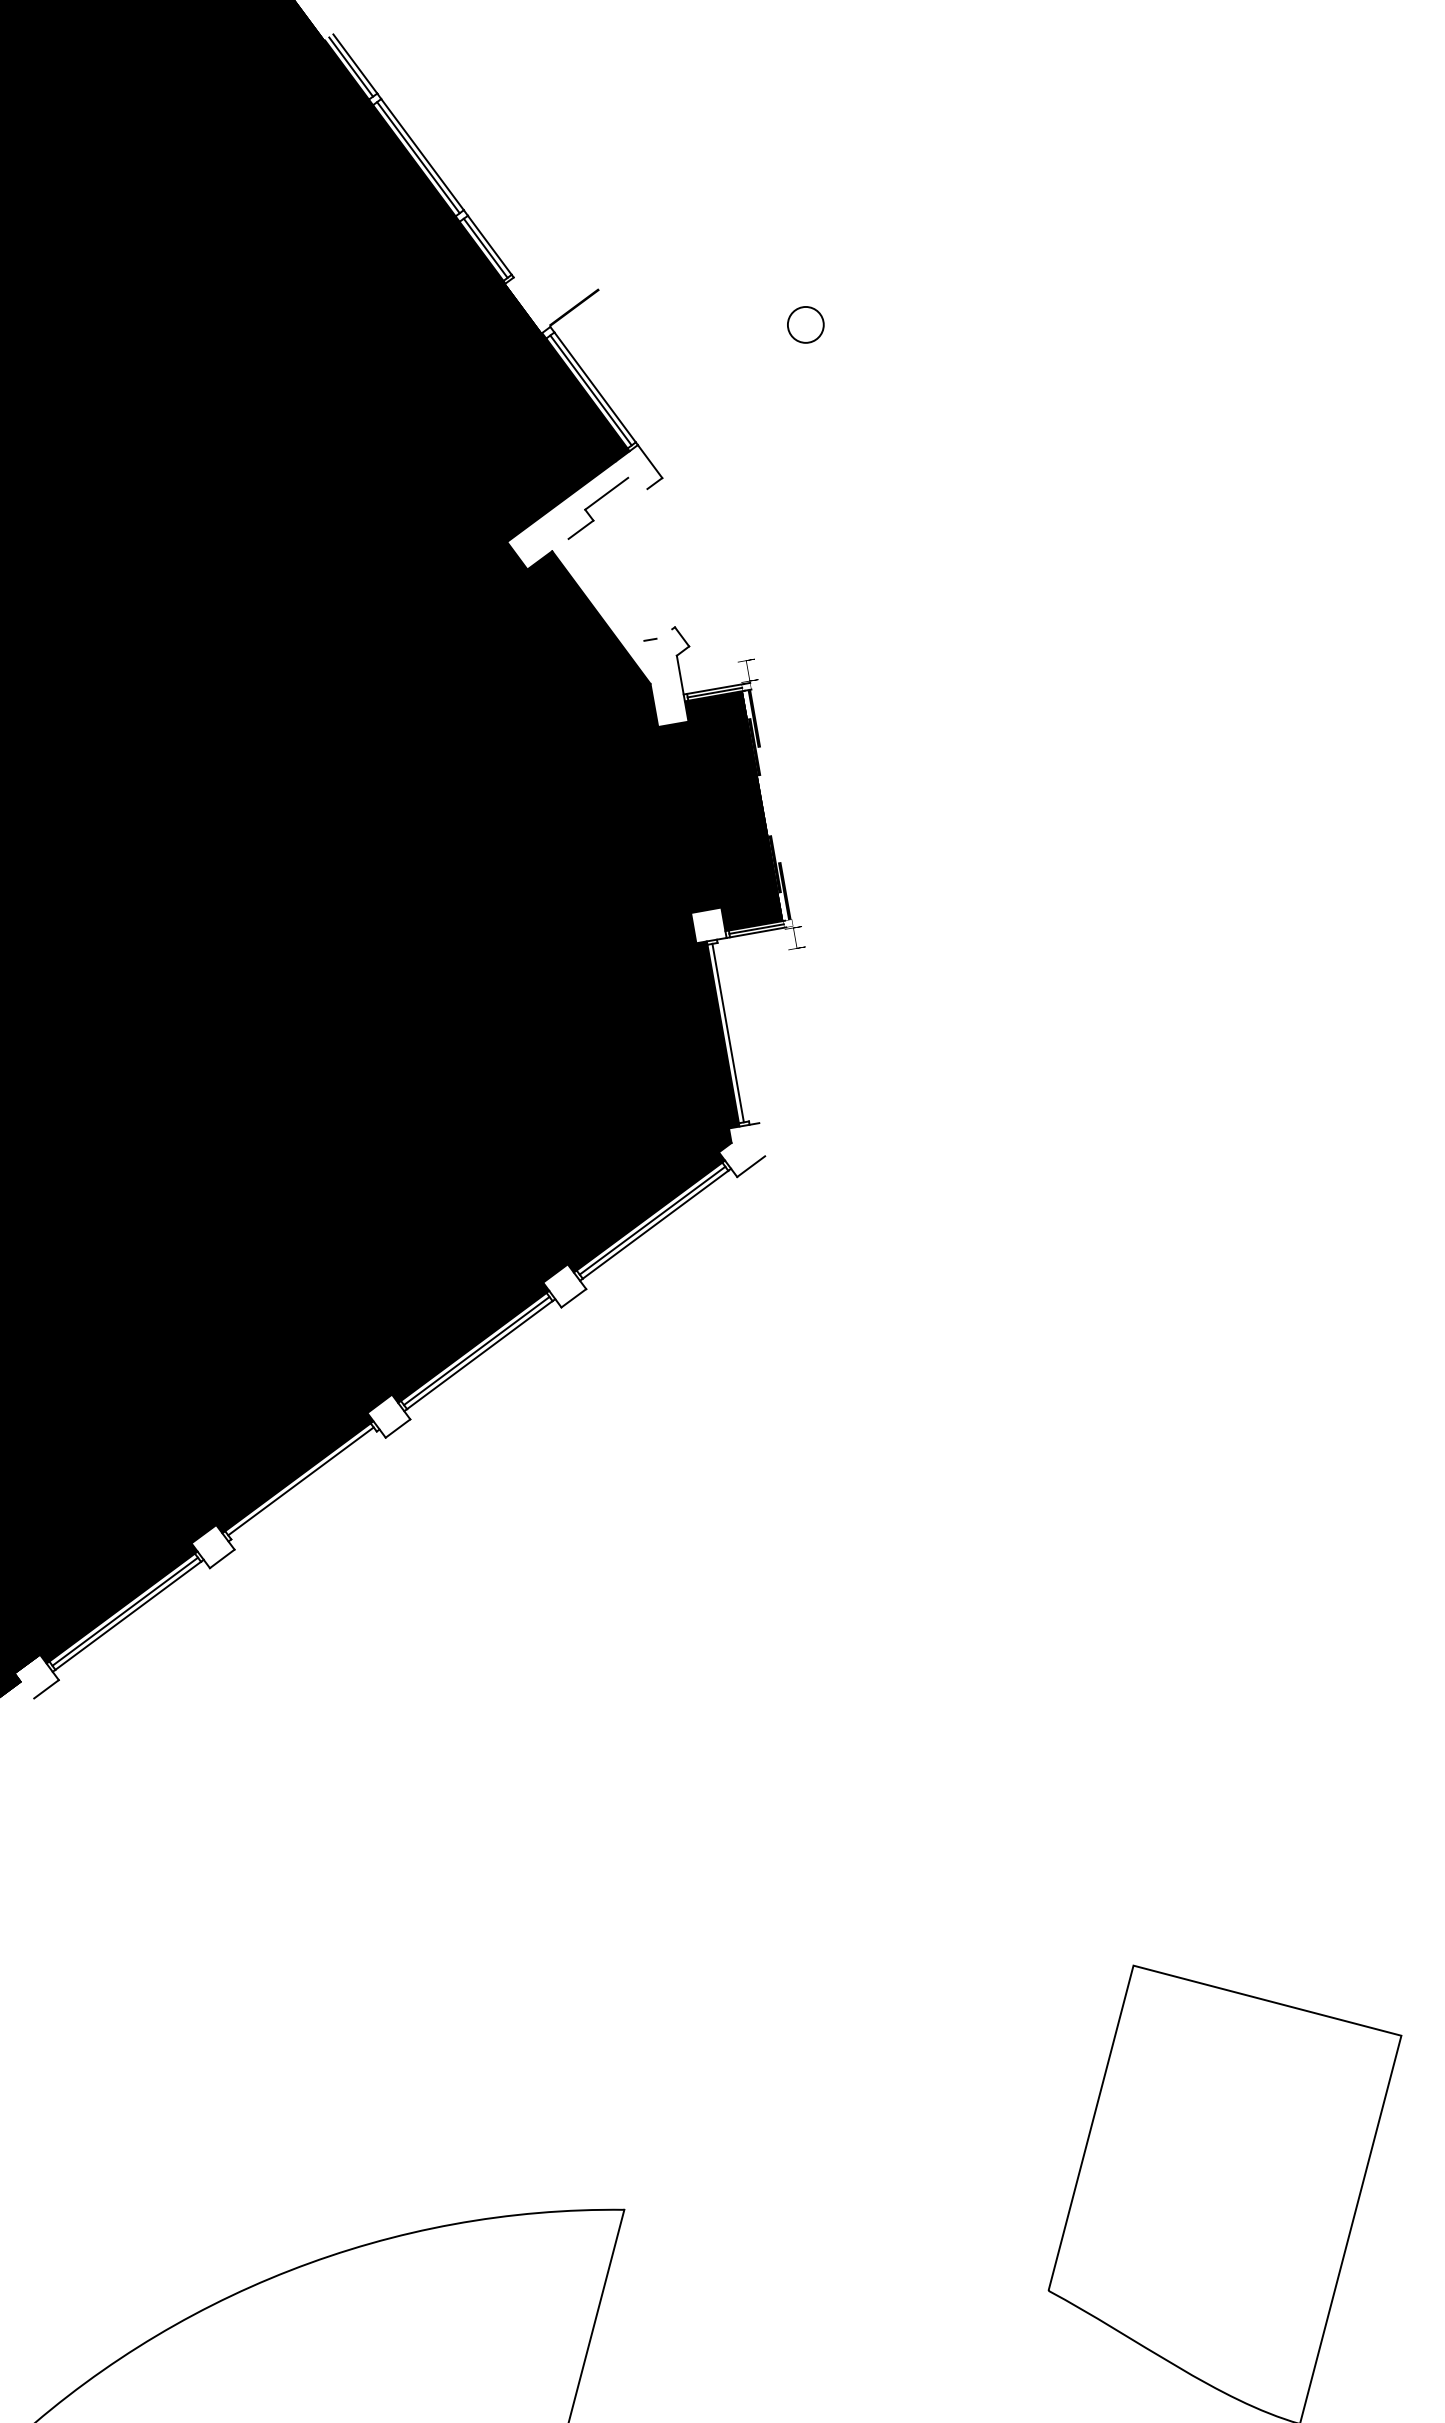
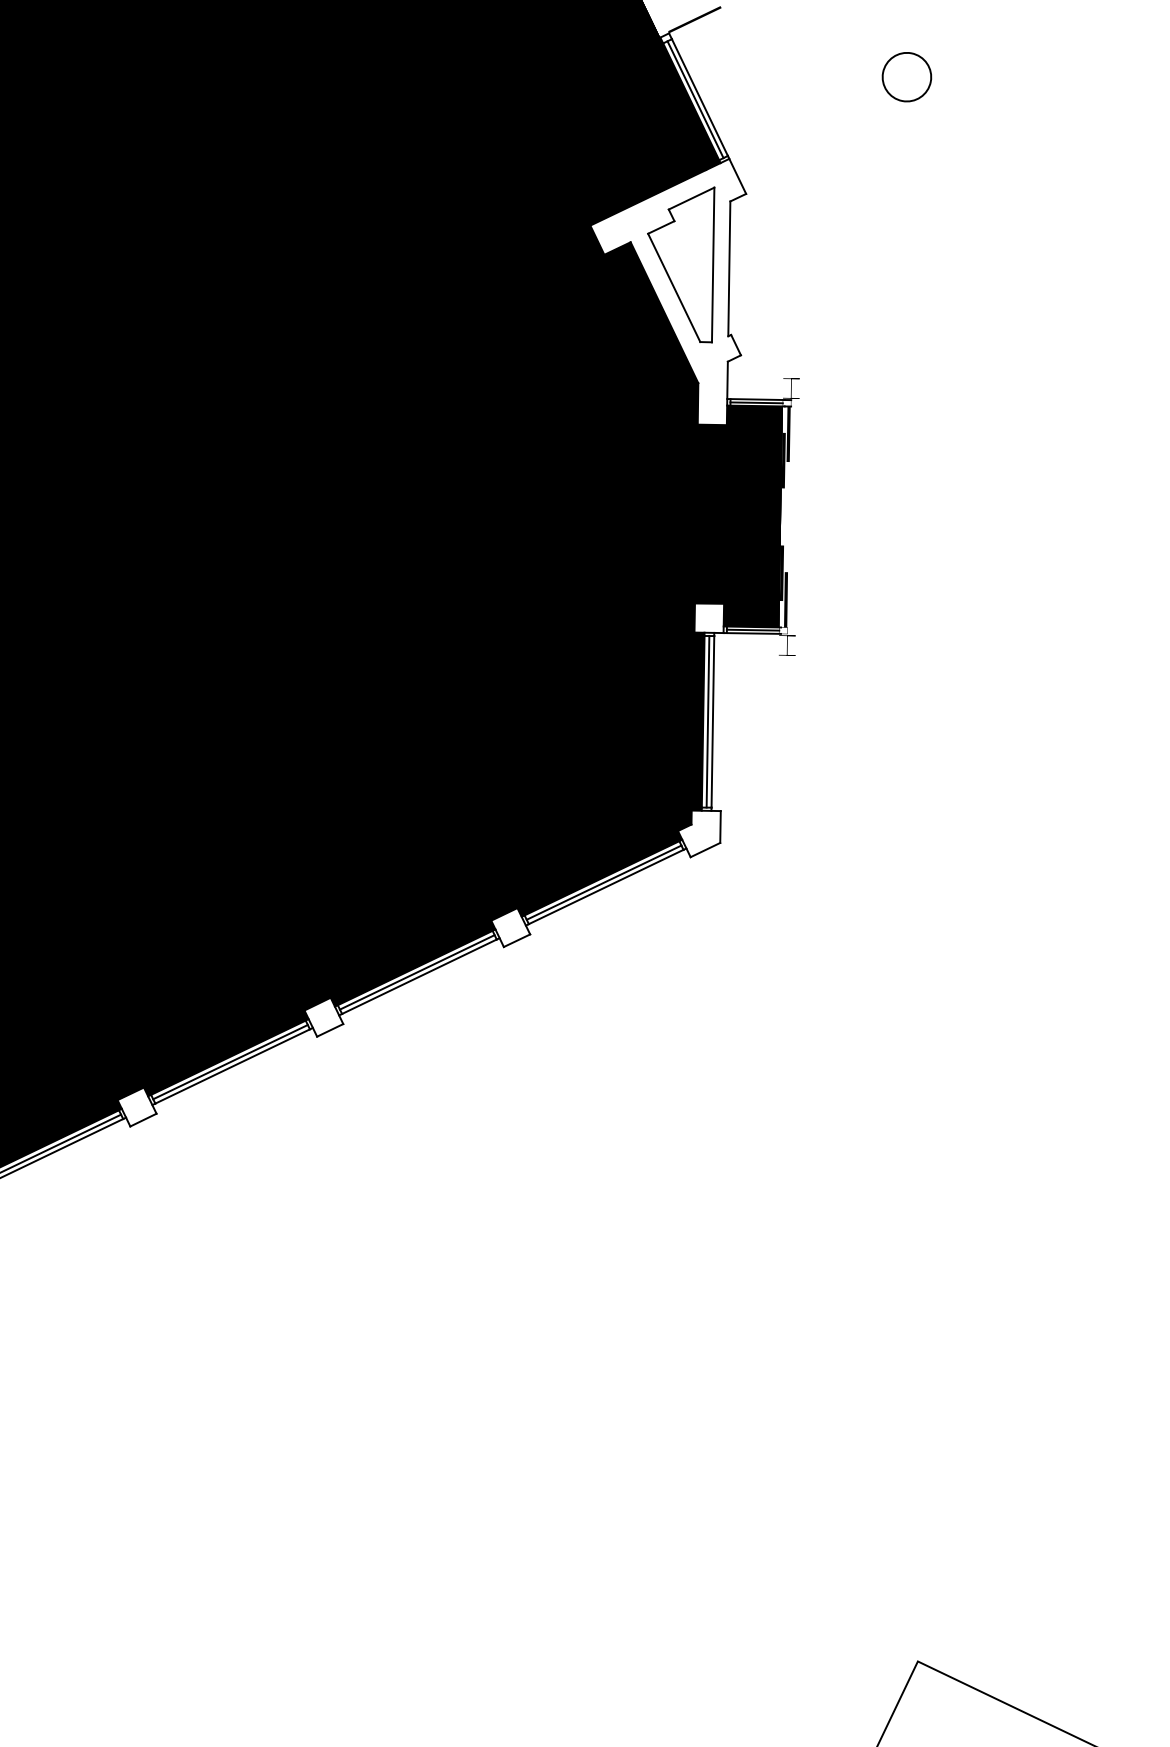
circle: (805, 324) -> (906, 76), size x1.43
line: (642, 557) -> (713, 264), added
line: (659, 559) -> (728, 269), added
line: (606, 589) -> (674, 287), added
line: (733, 1031) -> (713, 721), added
line: (762, 1139) -> (720, 826), added
line: (303, 1485) -> (232, 1066), added

